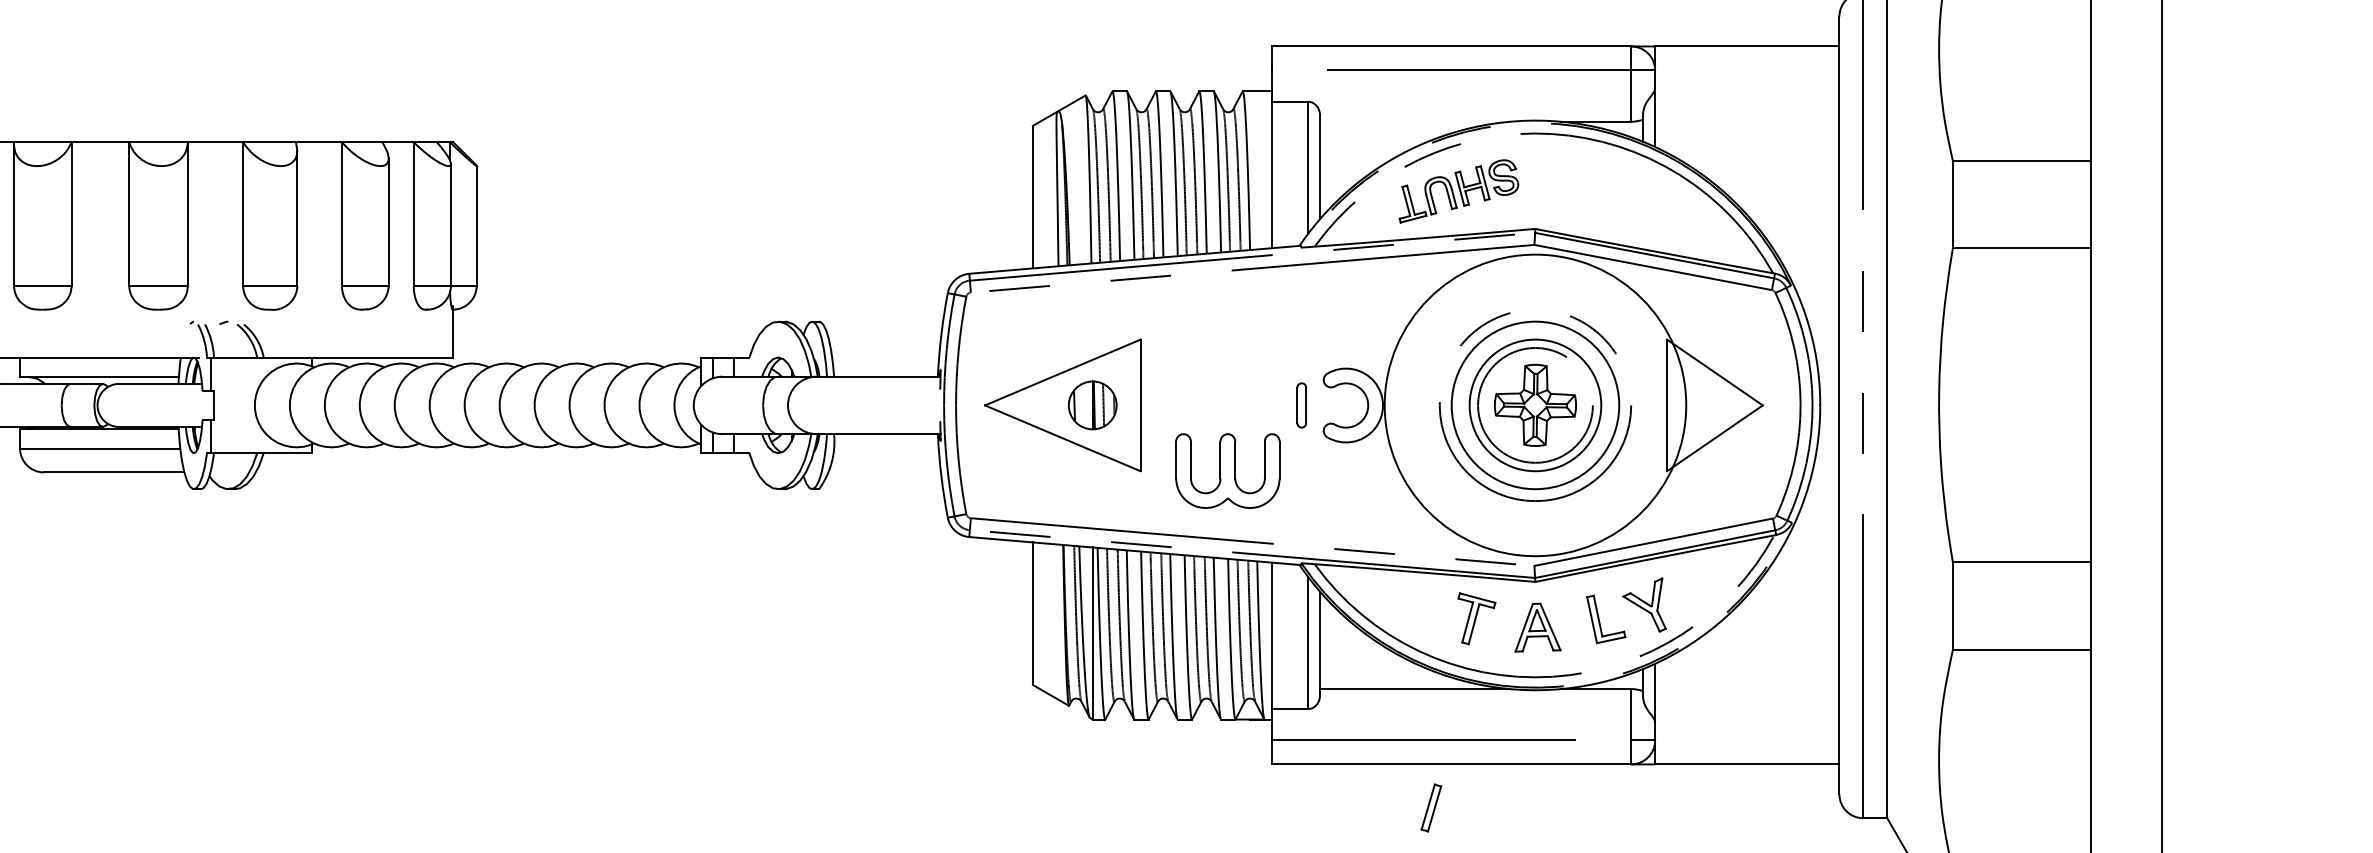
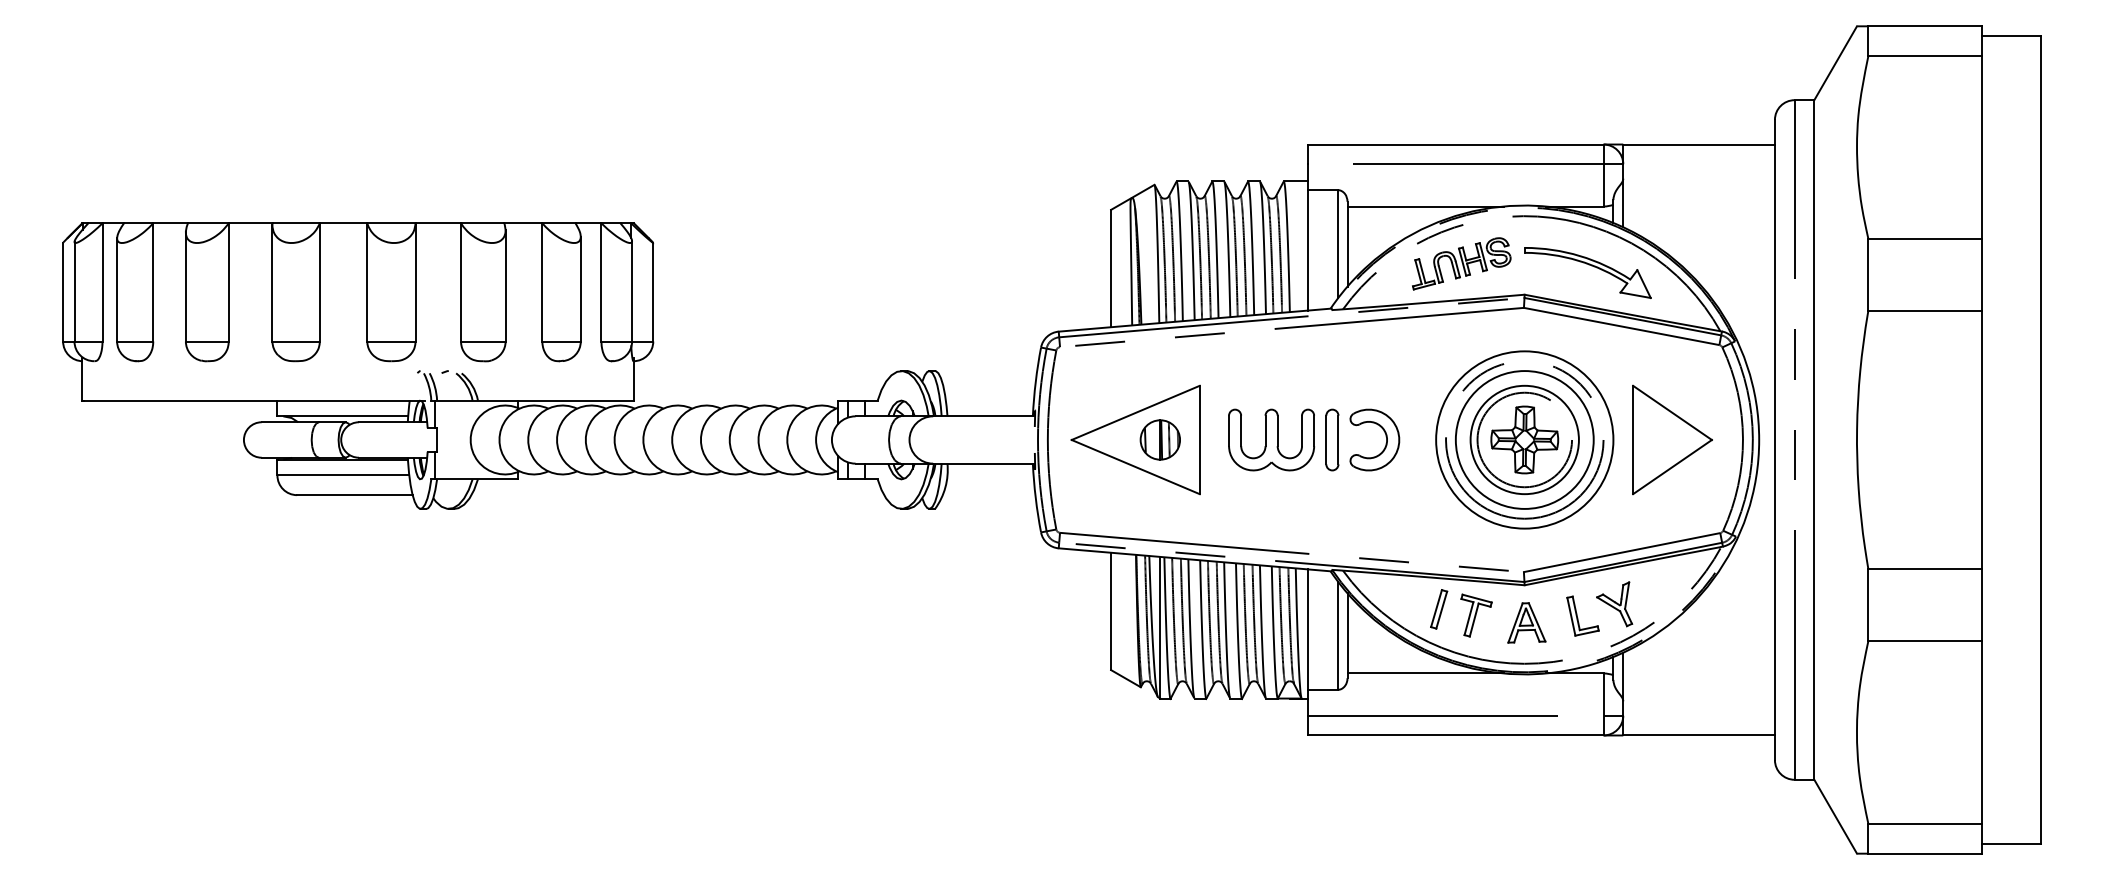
line: (1414, 121) -> (1425, 206), added
part: (1612, 193) -> (1588, 265), added
part: (1301, 404) -> (1332, 439), size x1.67
circle: (1535, 404) -> (1524, 439), size x0.71
part: (1227, 470) -> (1271, 439), moved
part: (1431, 808) -> (1439, 609), moved

